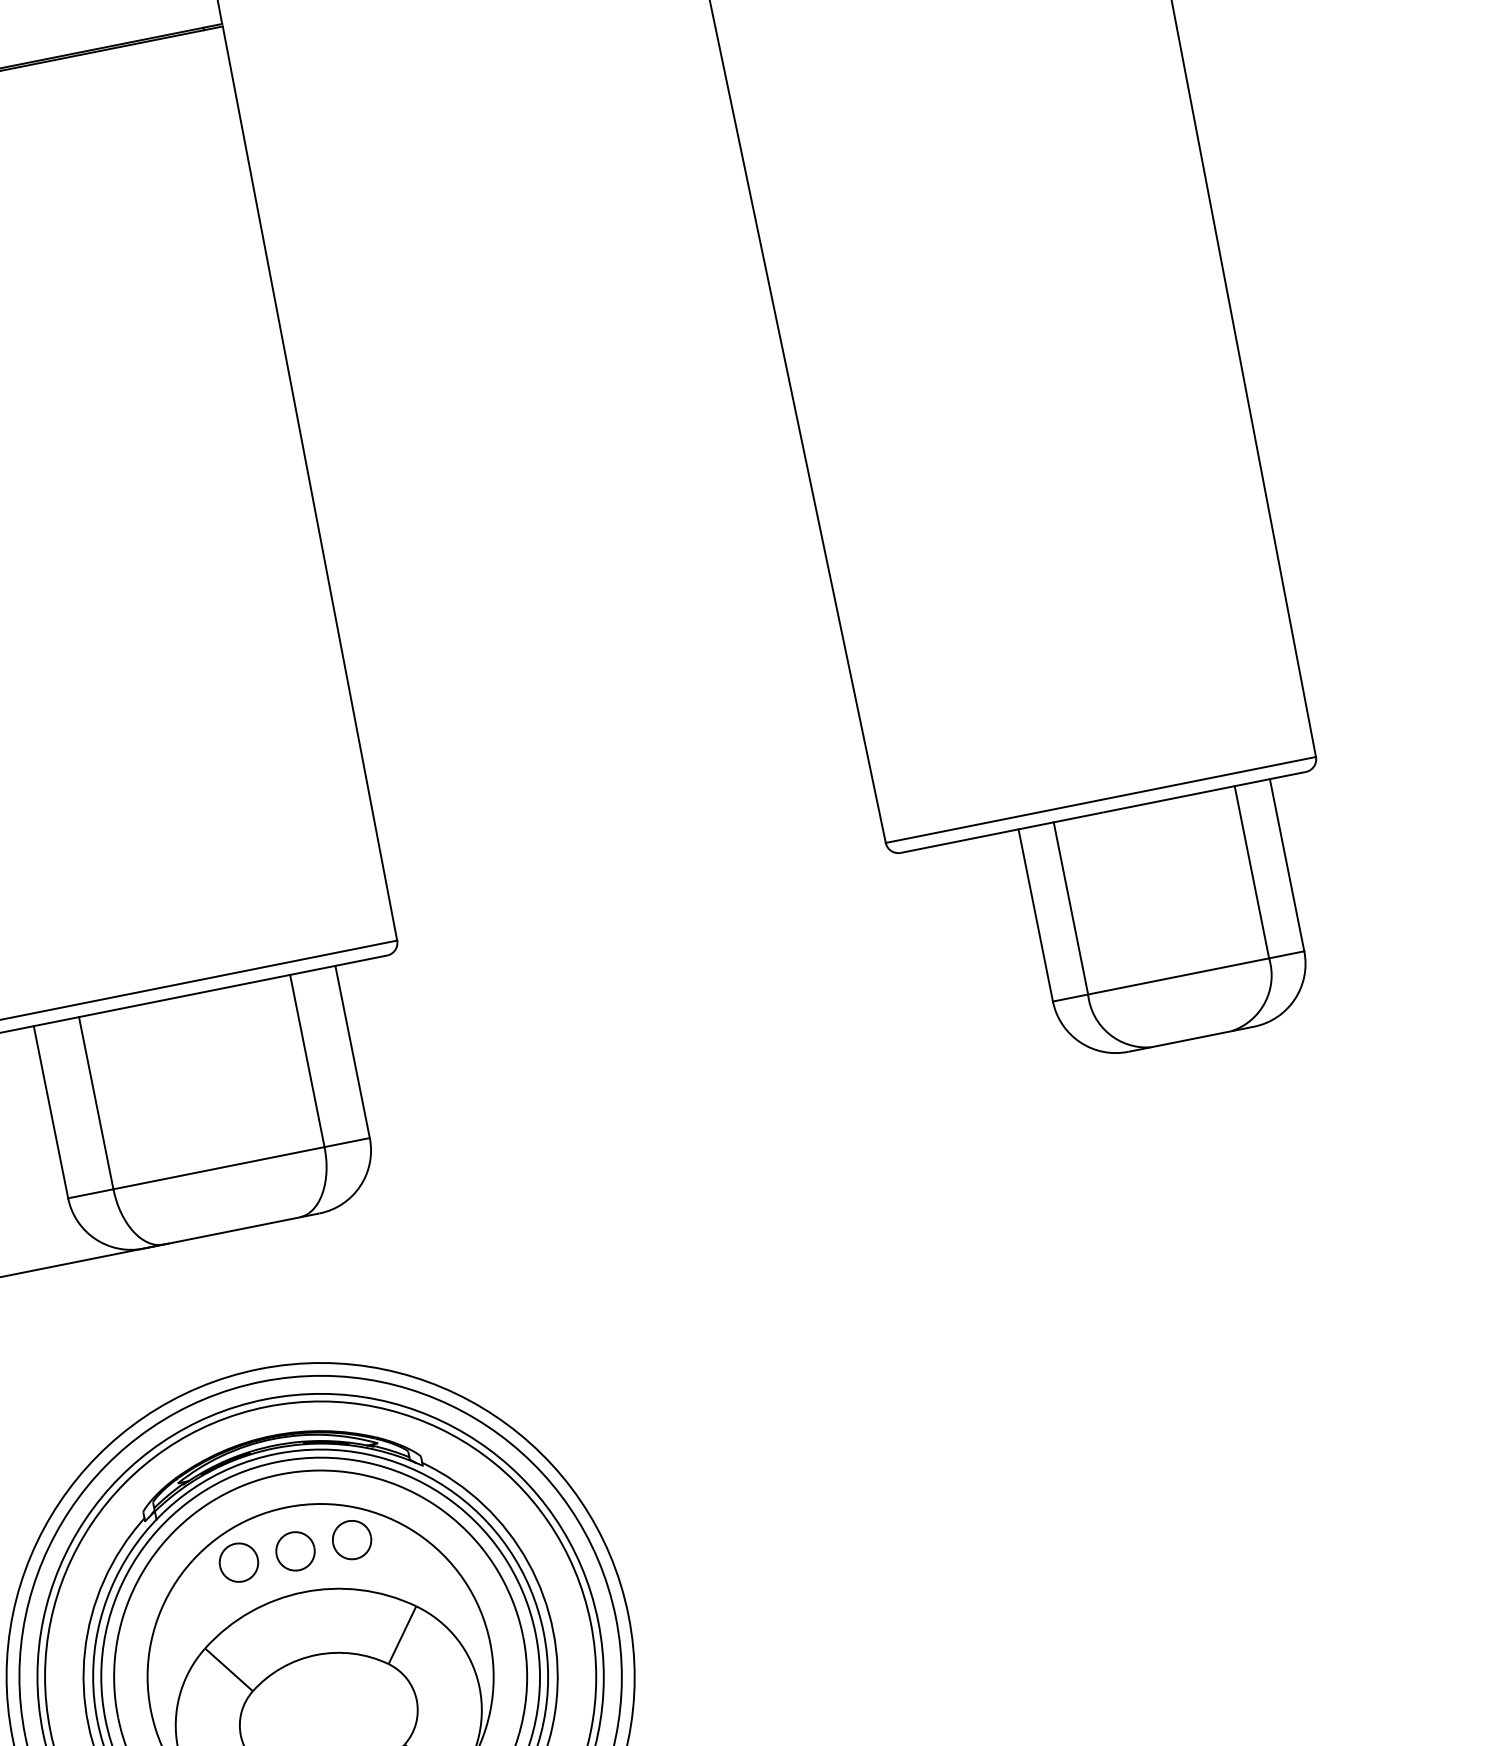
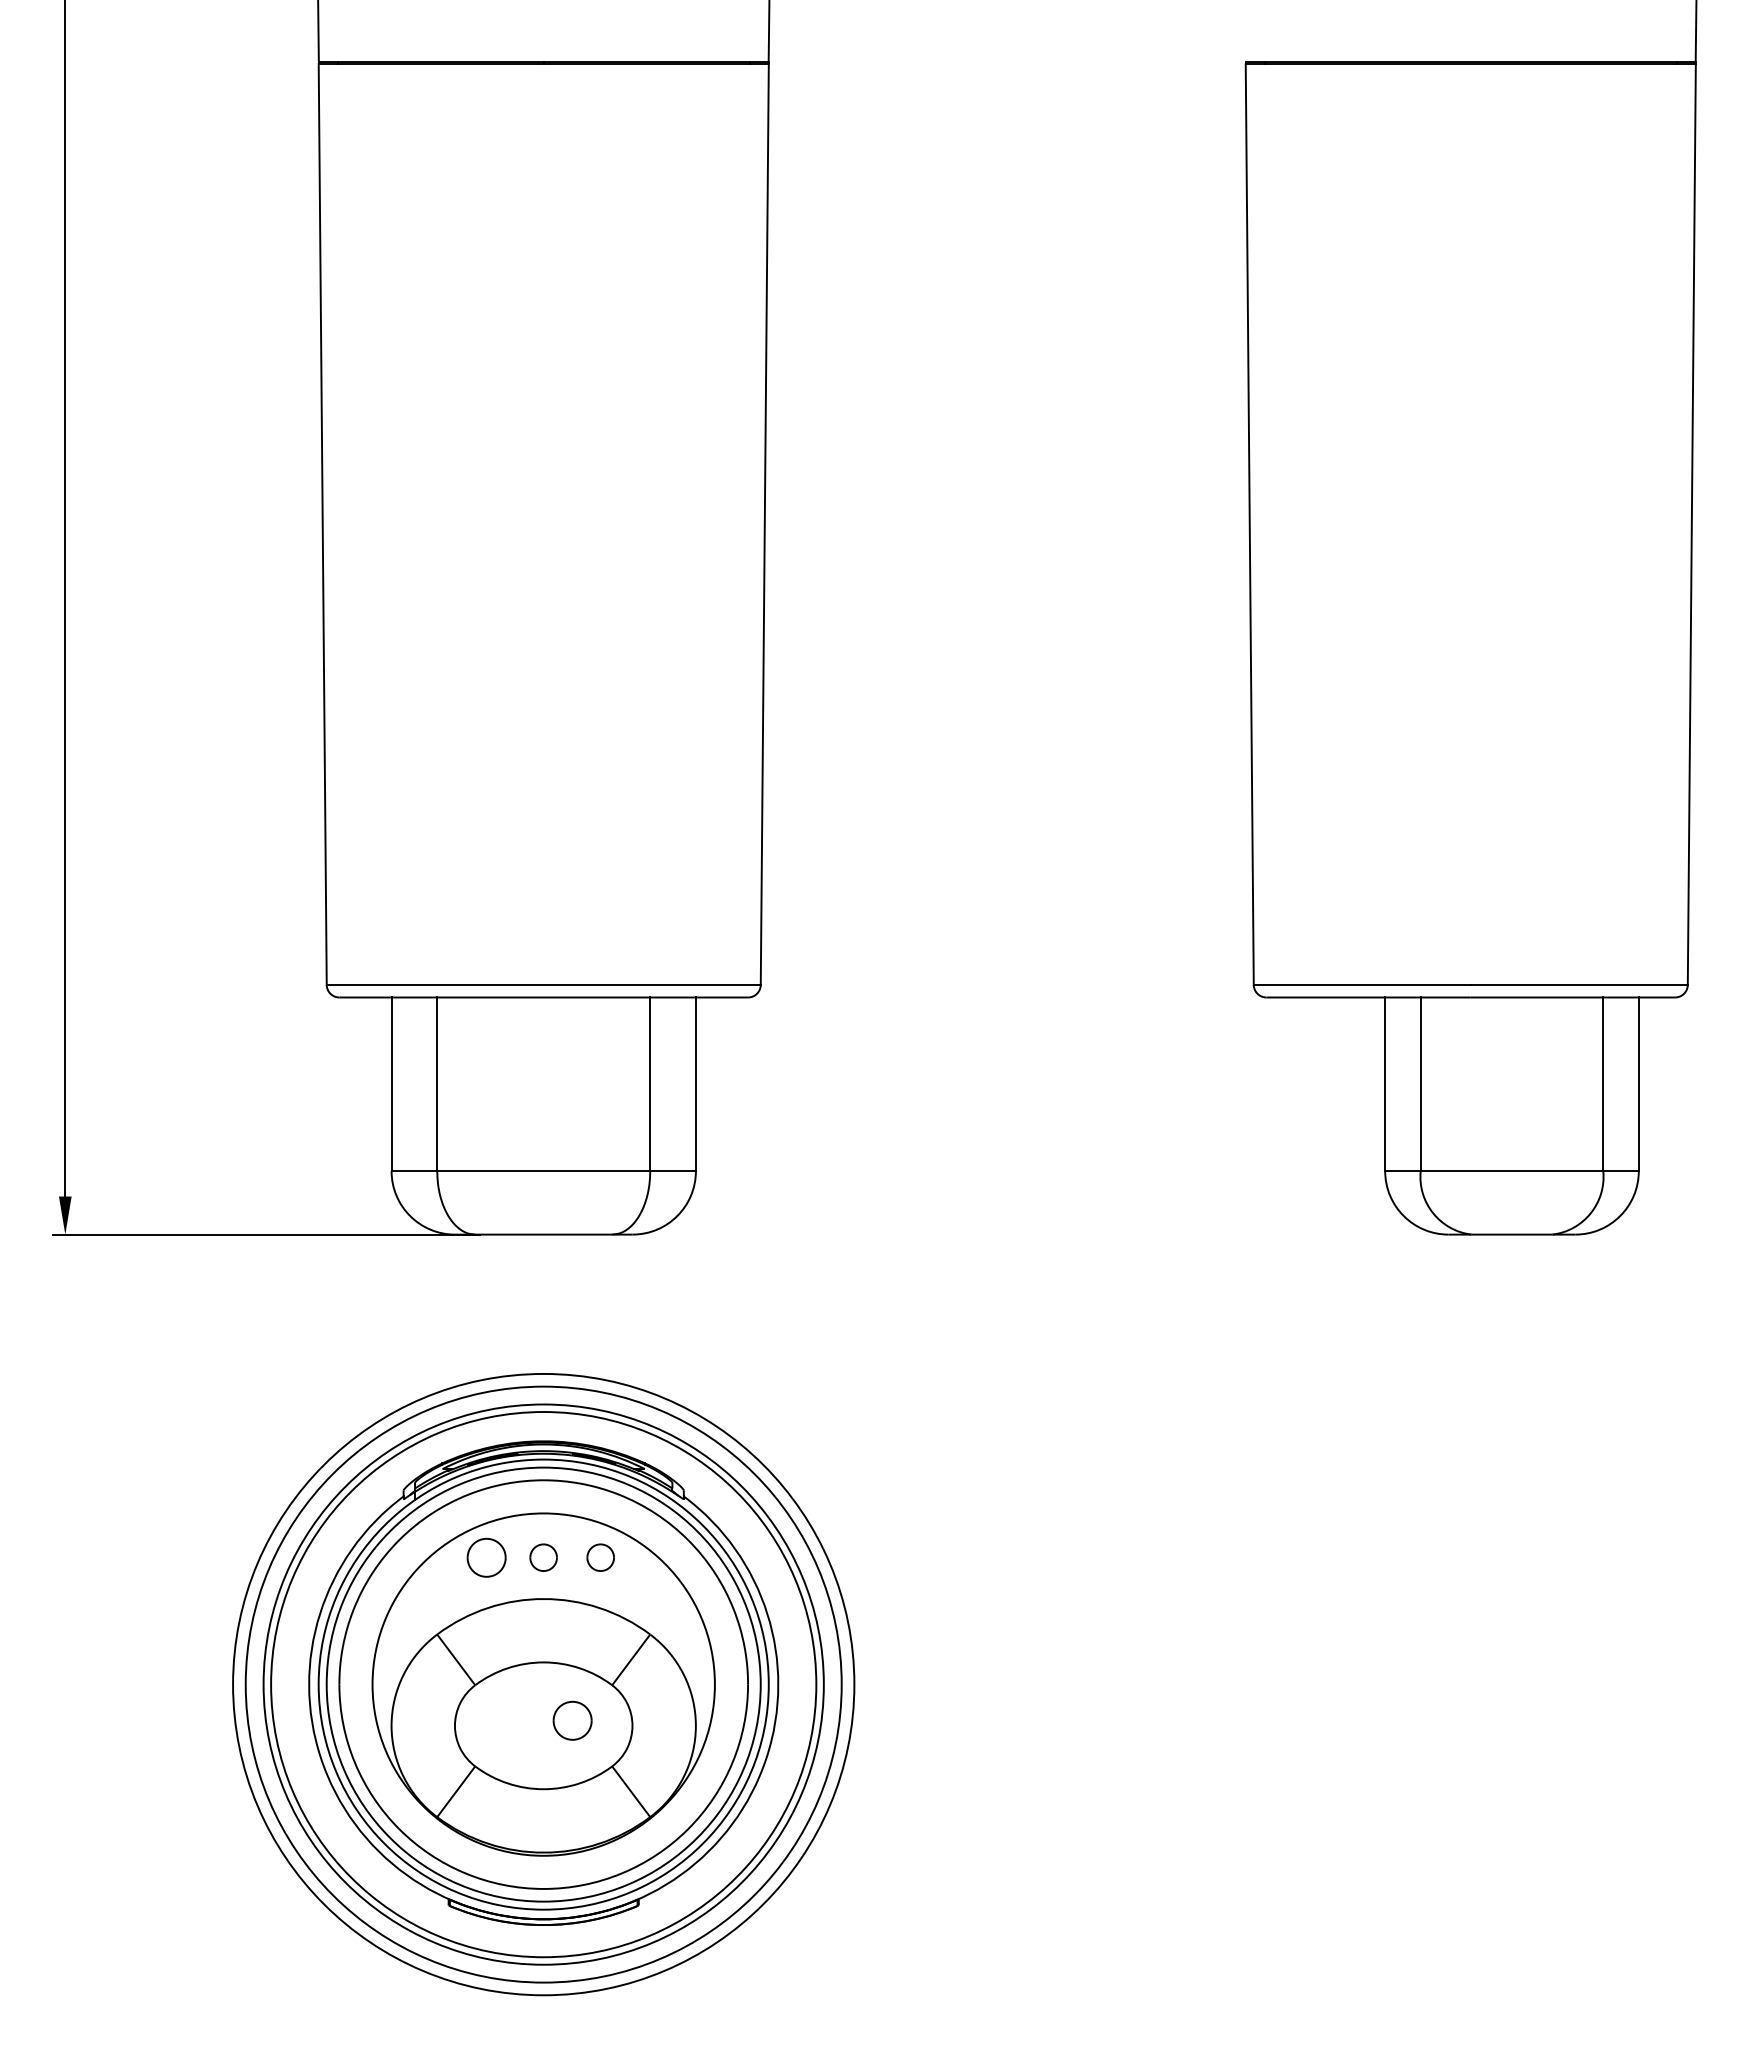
part: (351, 1539) -> (600, 1557), size x0.7
part: (295, 1551) -> (543, 1557), size x0.7
part: (356, 1706) -> (572, 1720), added

